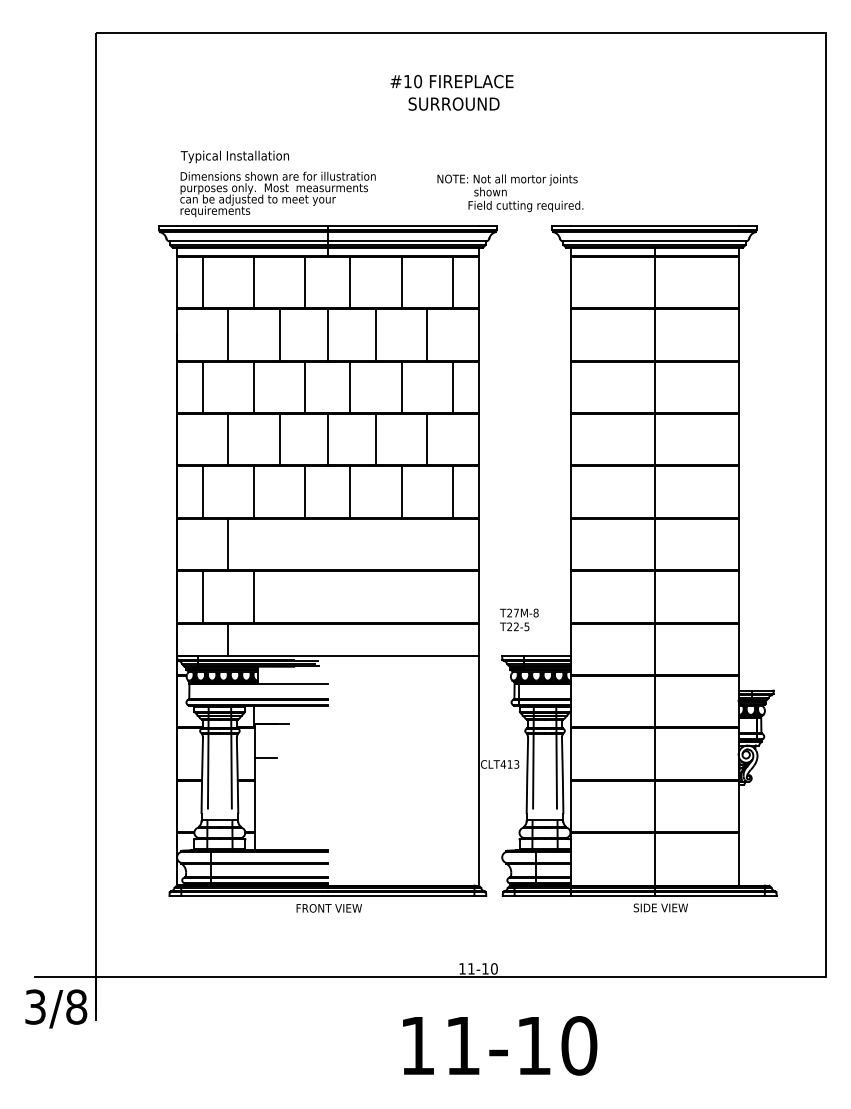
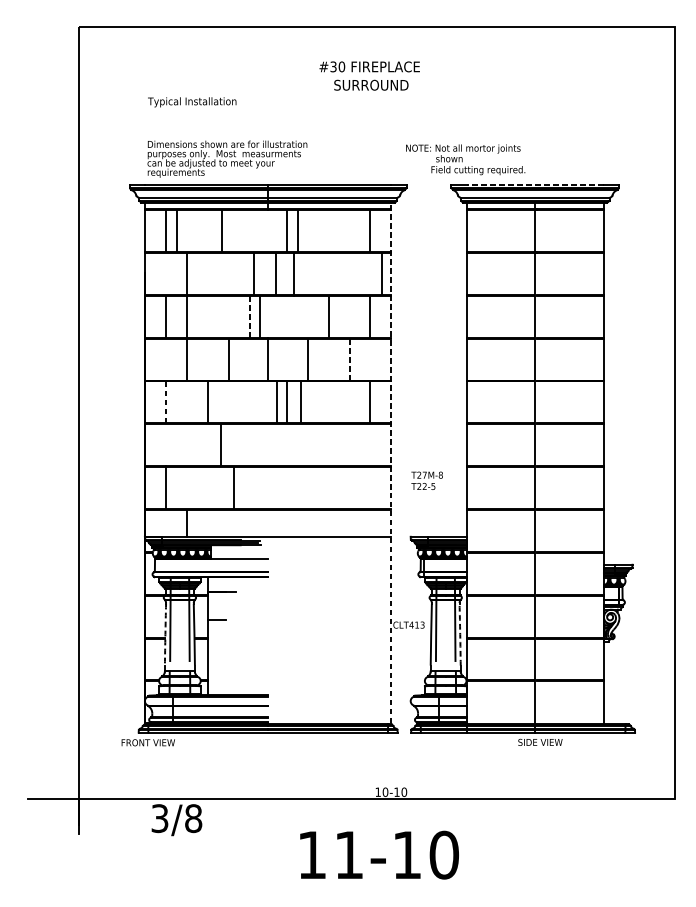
text: (407, 81) -> (333, 66), #10 -> #30
text: (234, 156) -> (191, 101), moved
text: (510, 193) -> (465, 160), moved
line: (654, 225) -> (535, 184), solid -> dashed
line: (254, 282) -> (177, 231), moved
line: (305, 282) -> (222, 231), moved
line: (401, 282) -> (298, 231), moved
line: (279, 334) -> (253, 273), moved
line: (375, 334) -> (275, 273), moved
line: (427, 334) -> (382, 273), moved
line: (327, 335) -> (293, 274), moved
line: (254, 386) -> (186, 316), moved
line: (350, 386) -> (260, 316), moved
line: (305, 387) -> (249, 316), solid -> dashed
line: (427, 439) -> (349, 359), solid -> dashed
line: (305, 491) -> (276, 401), moved
line: (401, 491) -> (300, 401), moved
line: (202, 492) -> (165, 402), solid -> dashed
line: (228, 544) -> (221, 445), moved
line: (478, 565) -> (391, 462), solid -> dashed
line: (254, 596) -> (234, 487), moved
text: (519, 619) -> (427, 480), moved
arc: (202, 776) -> (165, 634), solid -> dashed
arc: (562, 776) -> (459, 634), solid -> dashed
text: (328, 908) -> (147, 742), moved
text: (471, 968) -> (385, 791), 11-10 -> 10-10
text: (56, 1008) -> (177, 819), moved
text: (500, 1045) -> (379, 854), moved

